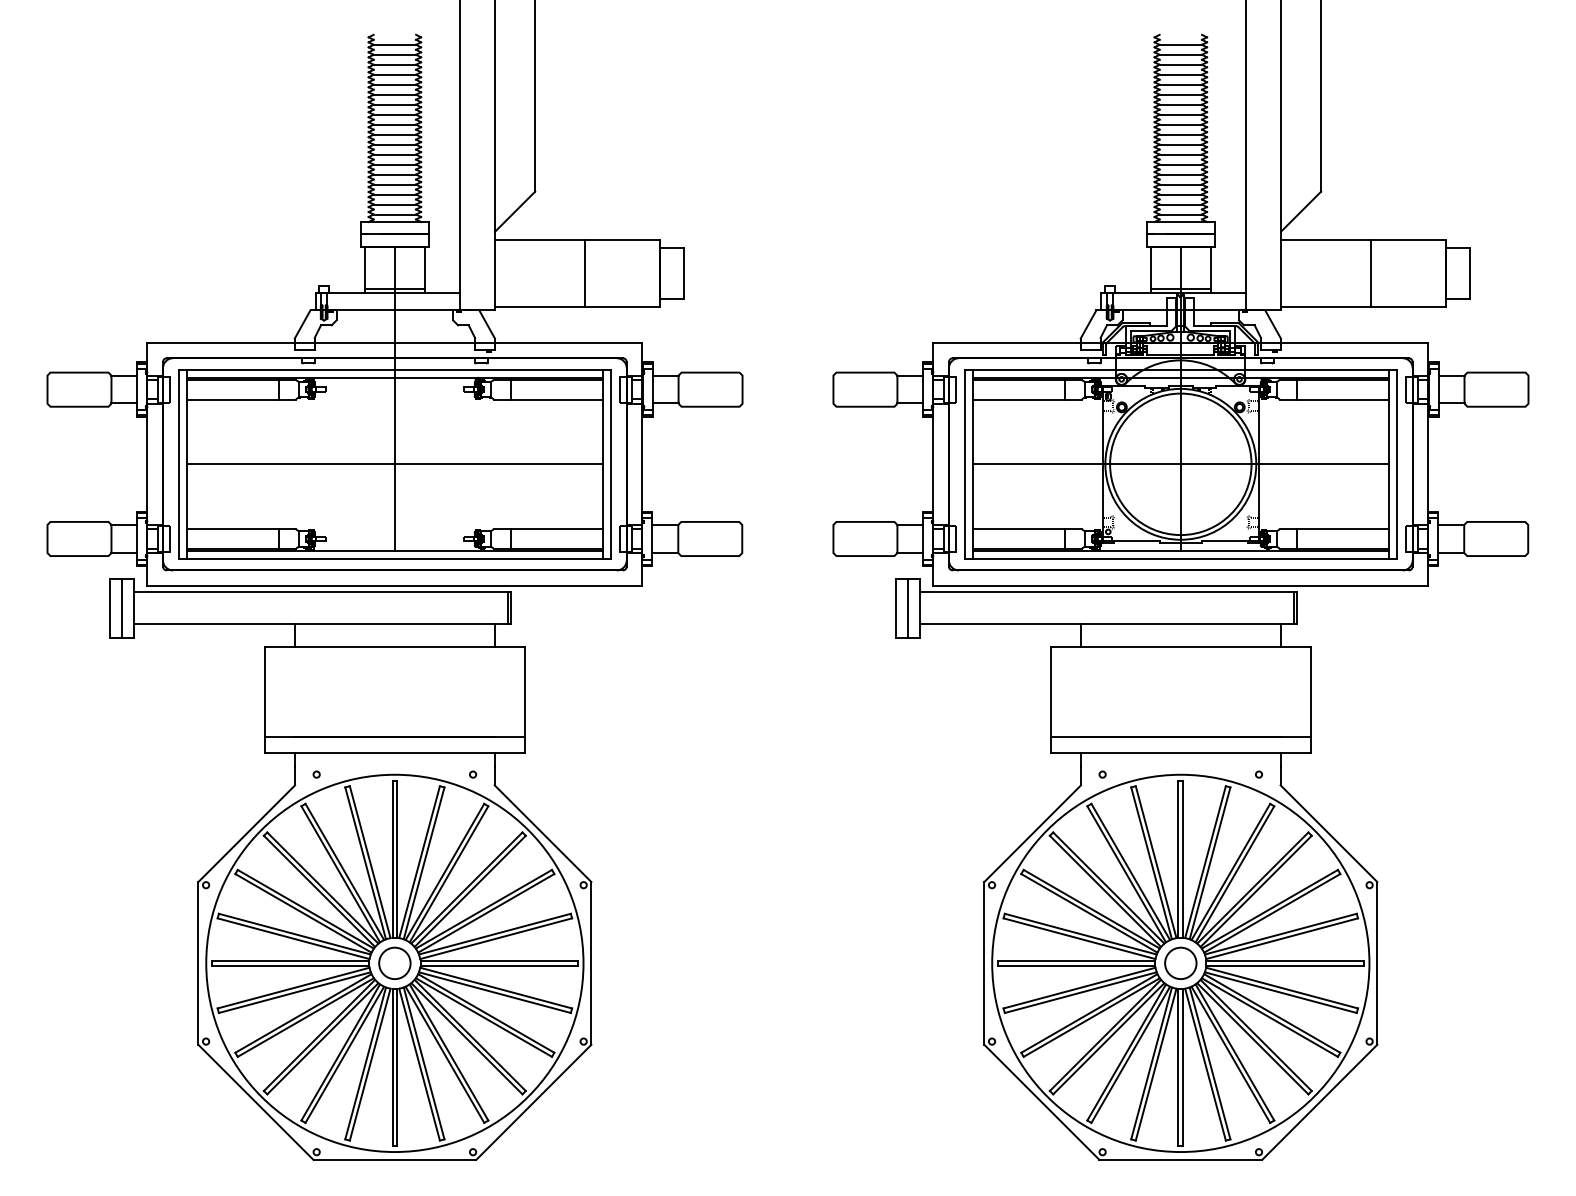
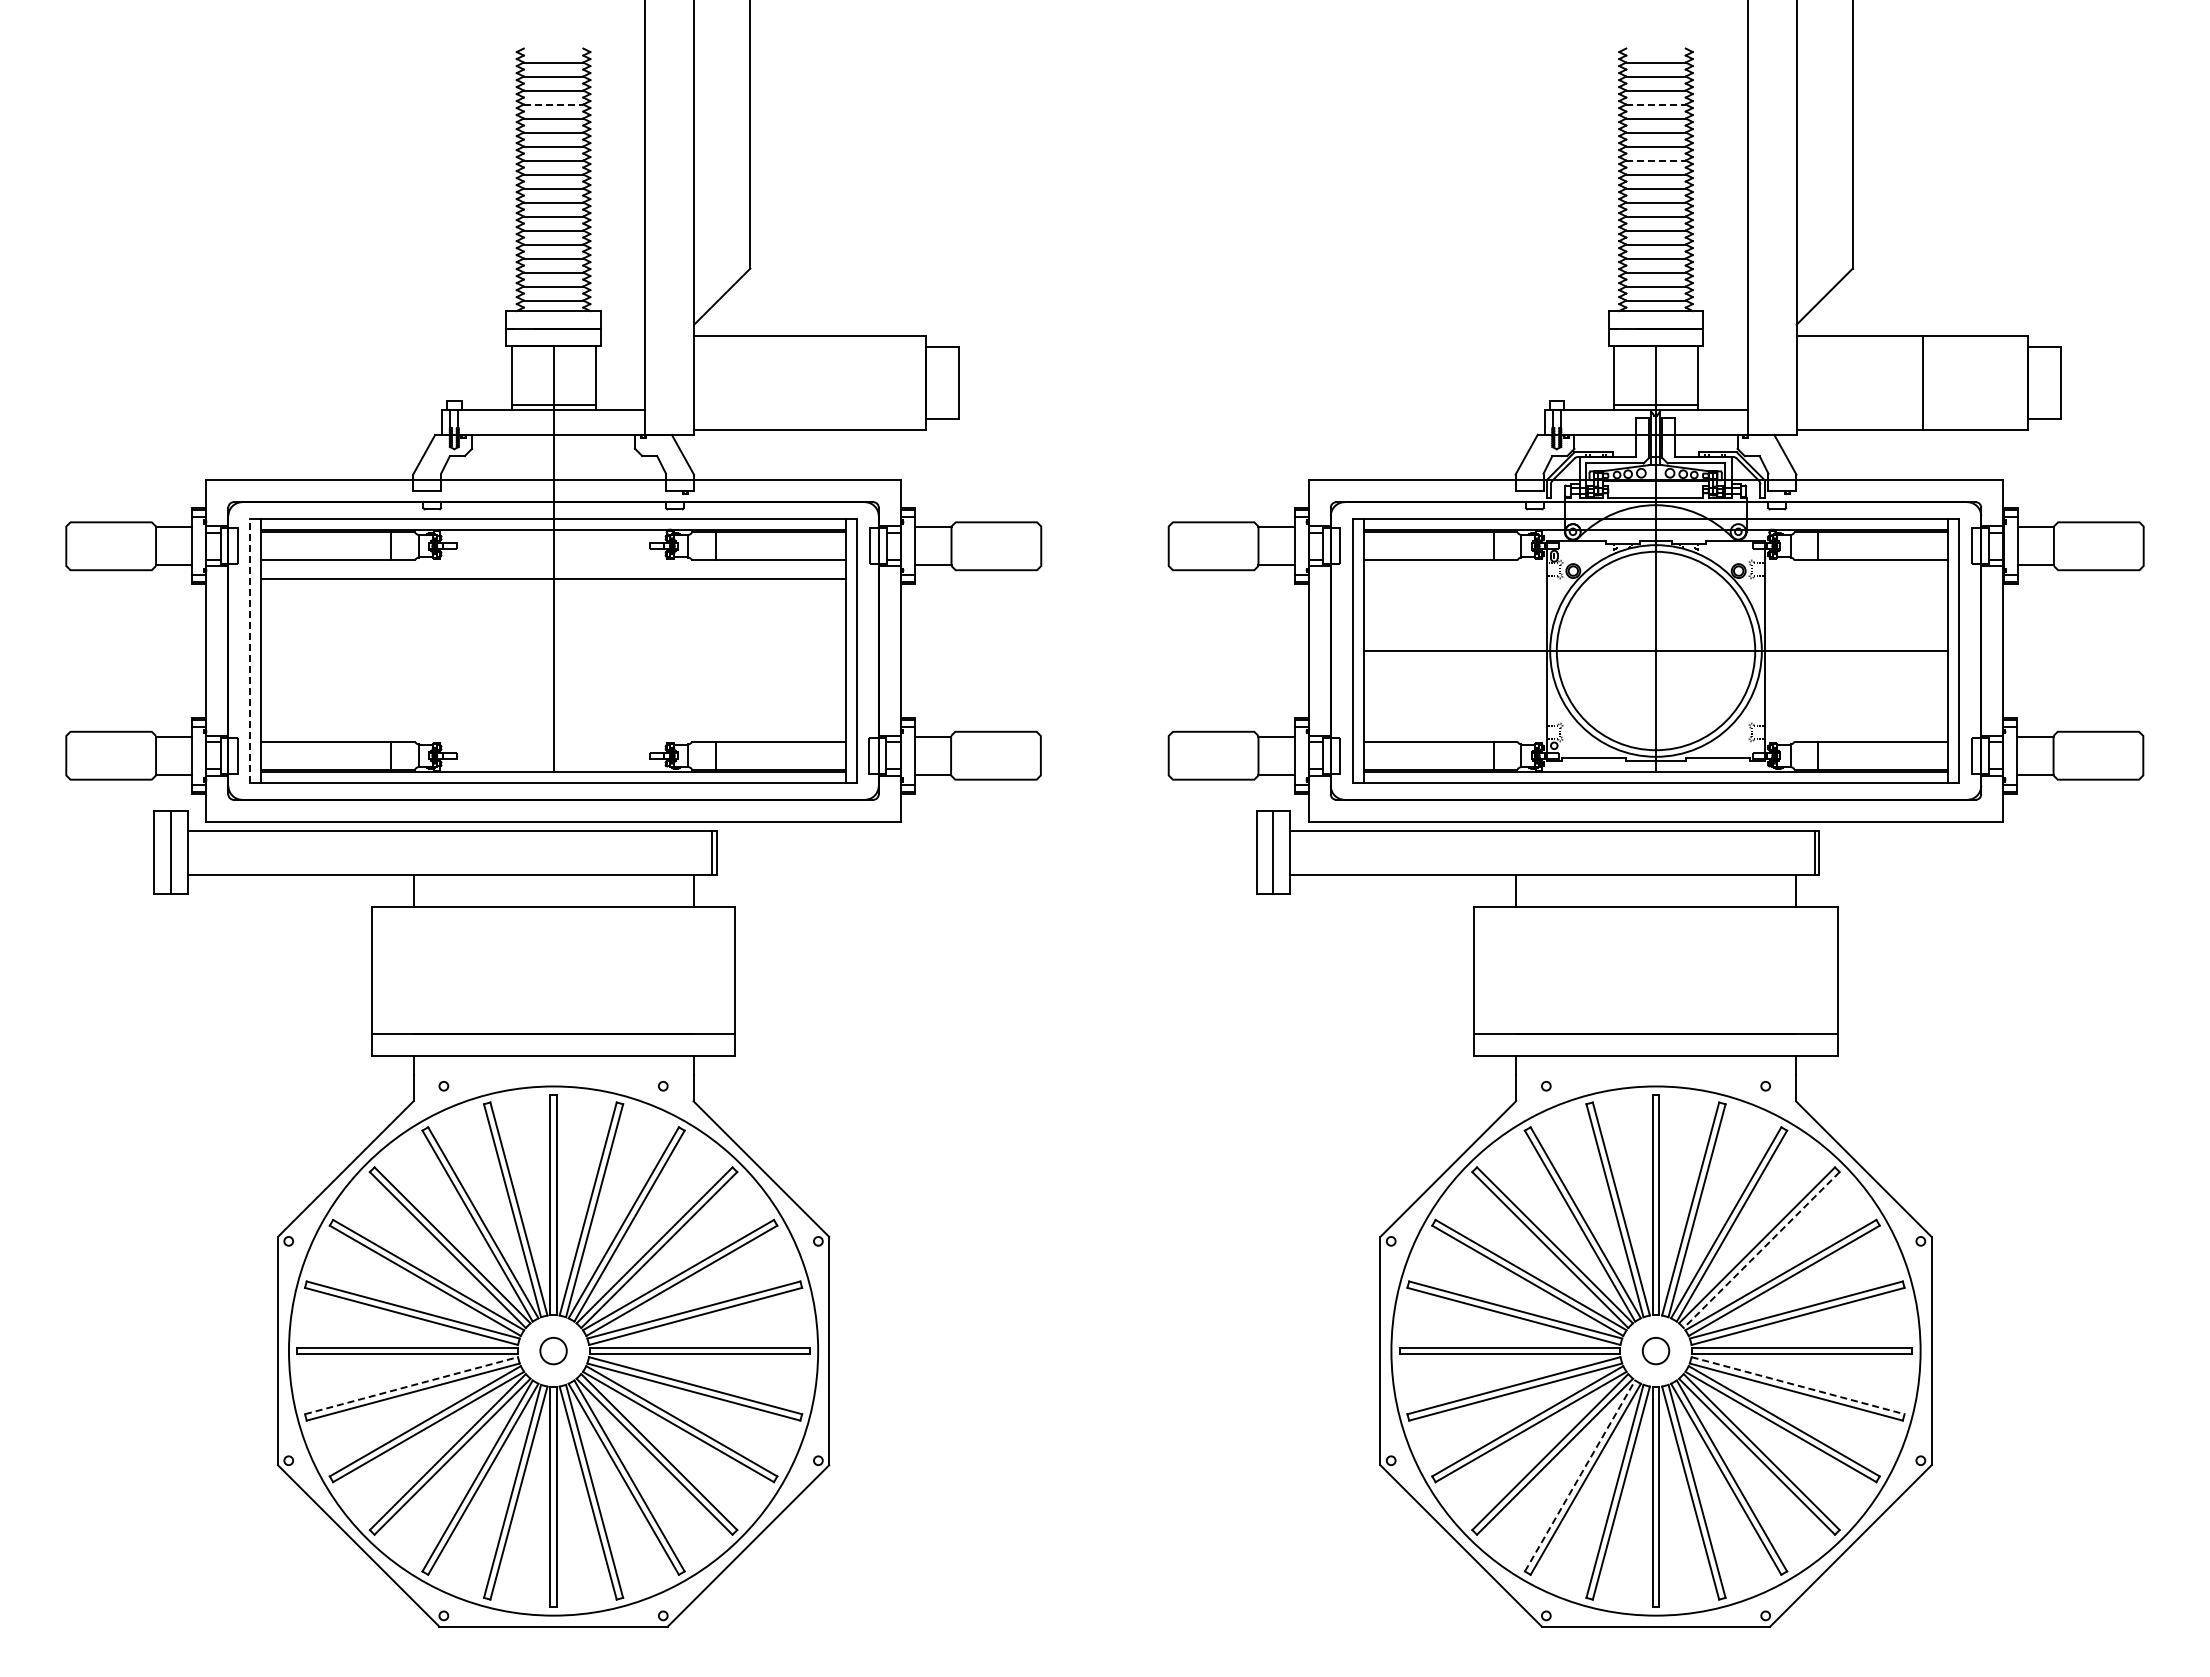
line: (394, 74) -> (553, 104), solid -> dashed
line: (1181, 74) -> (1656, 104), solid -> dashed
line: (1181, 114) -> (1656, 160), solid -> dashed
line: (585, 272) -> (820, 382), removed
line: (178, 463) -> (250, 650), solid -> dashed
line: (394, 464) -> (553, 579), moved
line: (1256, 891) -> (1761, 1250), solid -> dashed
circle: (394, 963) -> (553, 1351), size x0.6
circle: (1180, 963) -> (1655, 1351), size x0.6
line: (294, 987) -> (412, 1385), solid -> dashed
line: (1282, 987) -> (1798, 1385), solid -> dashed
line: (1126, 1052) -> (1580, 1475), solid -> dashed

